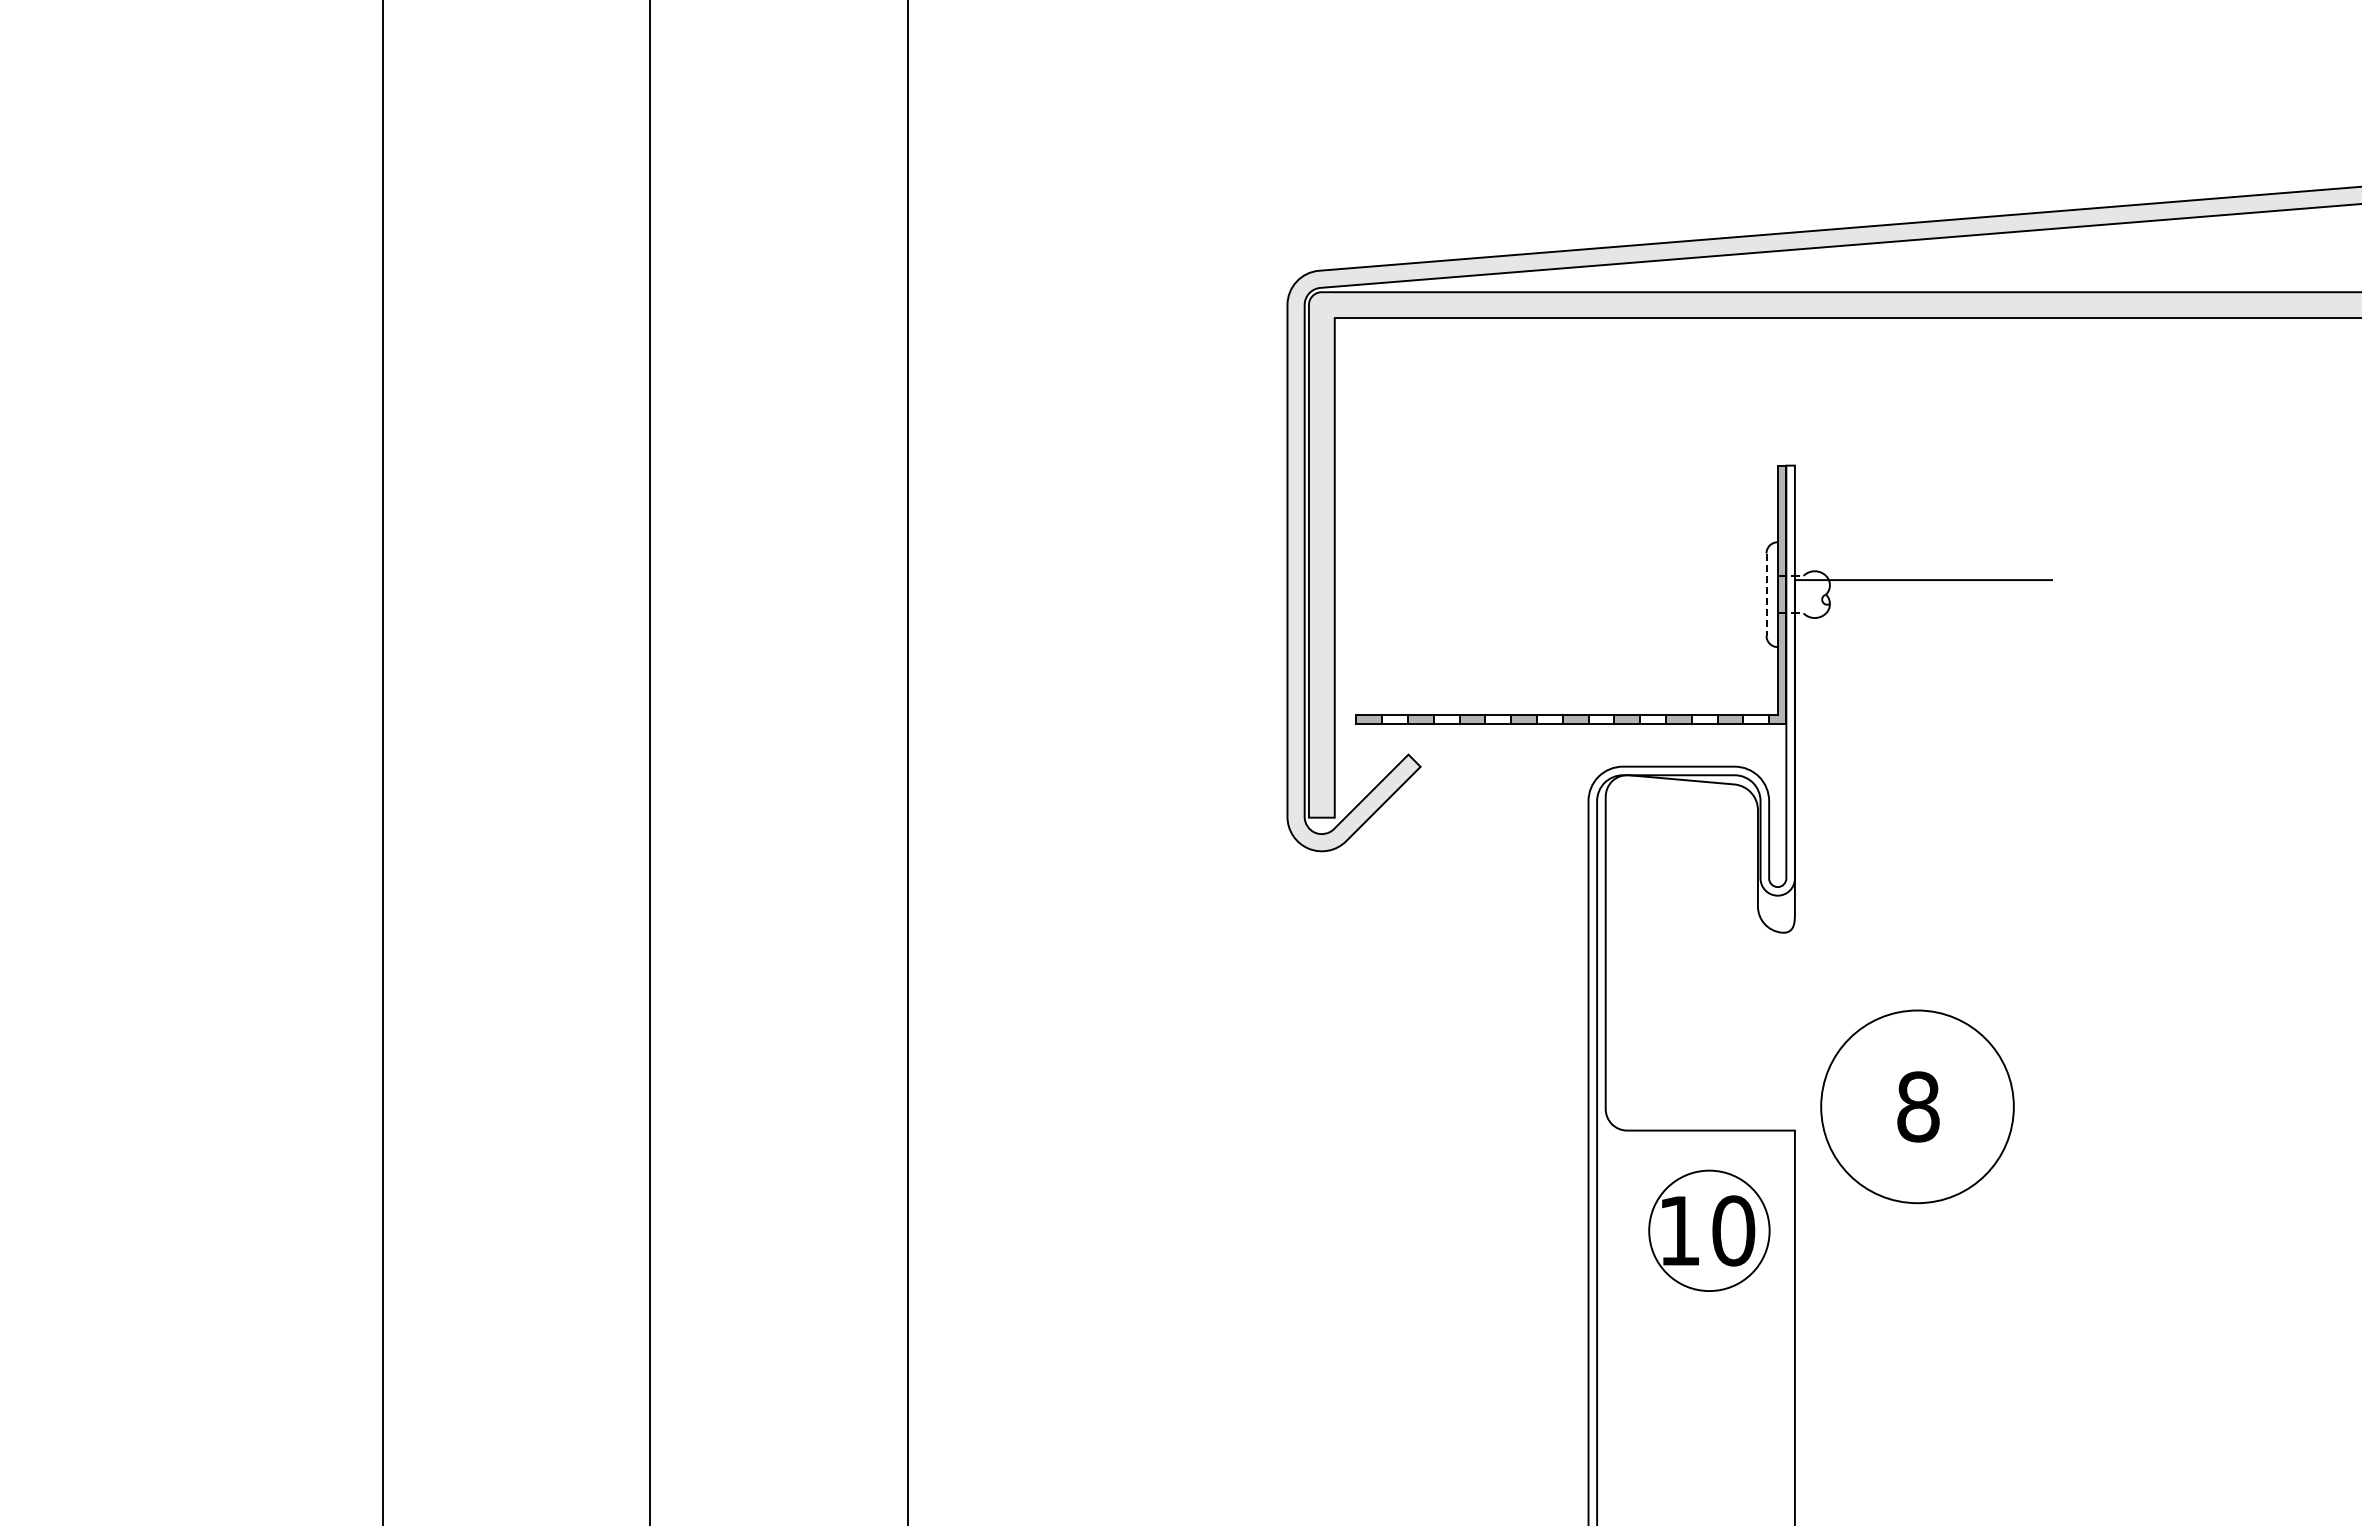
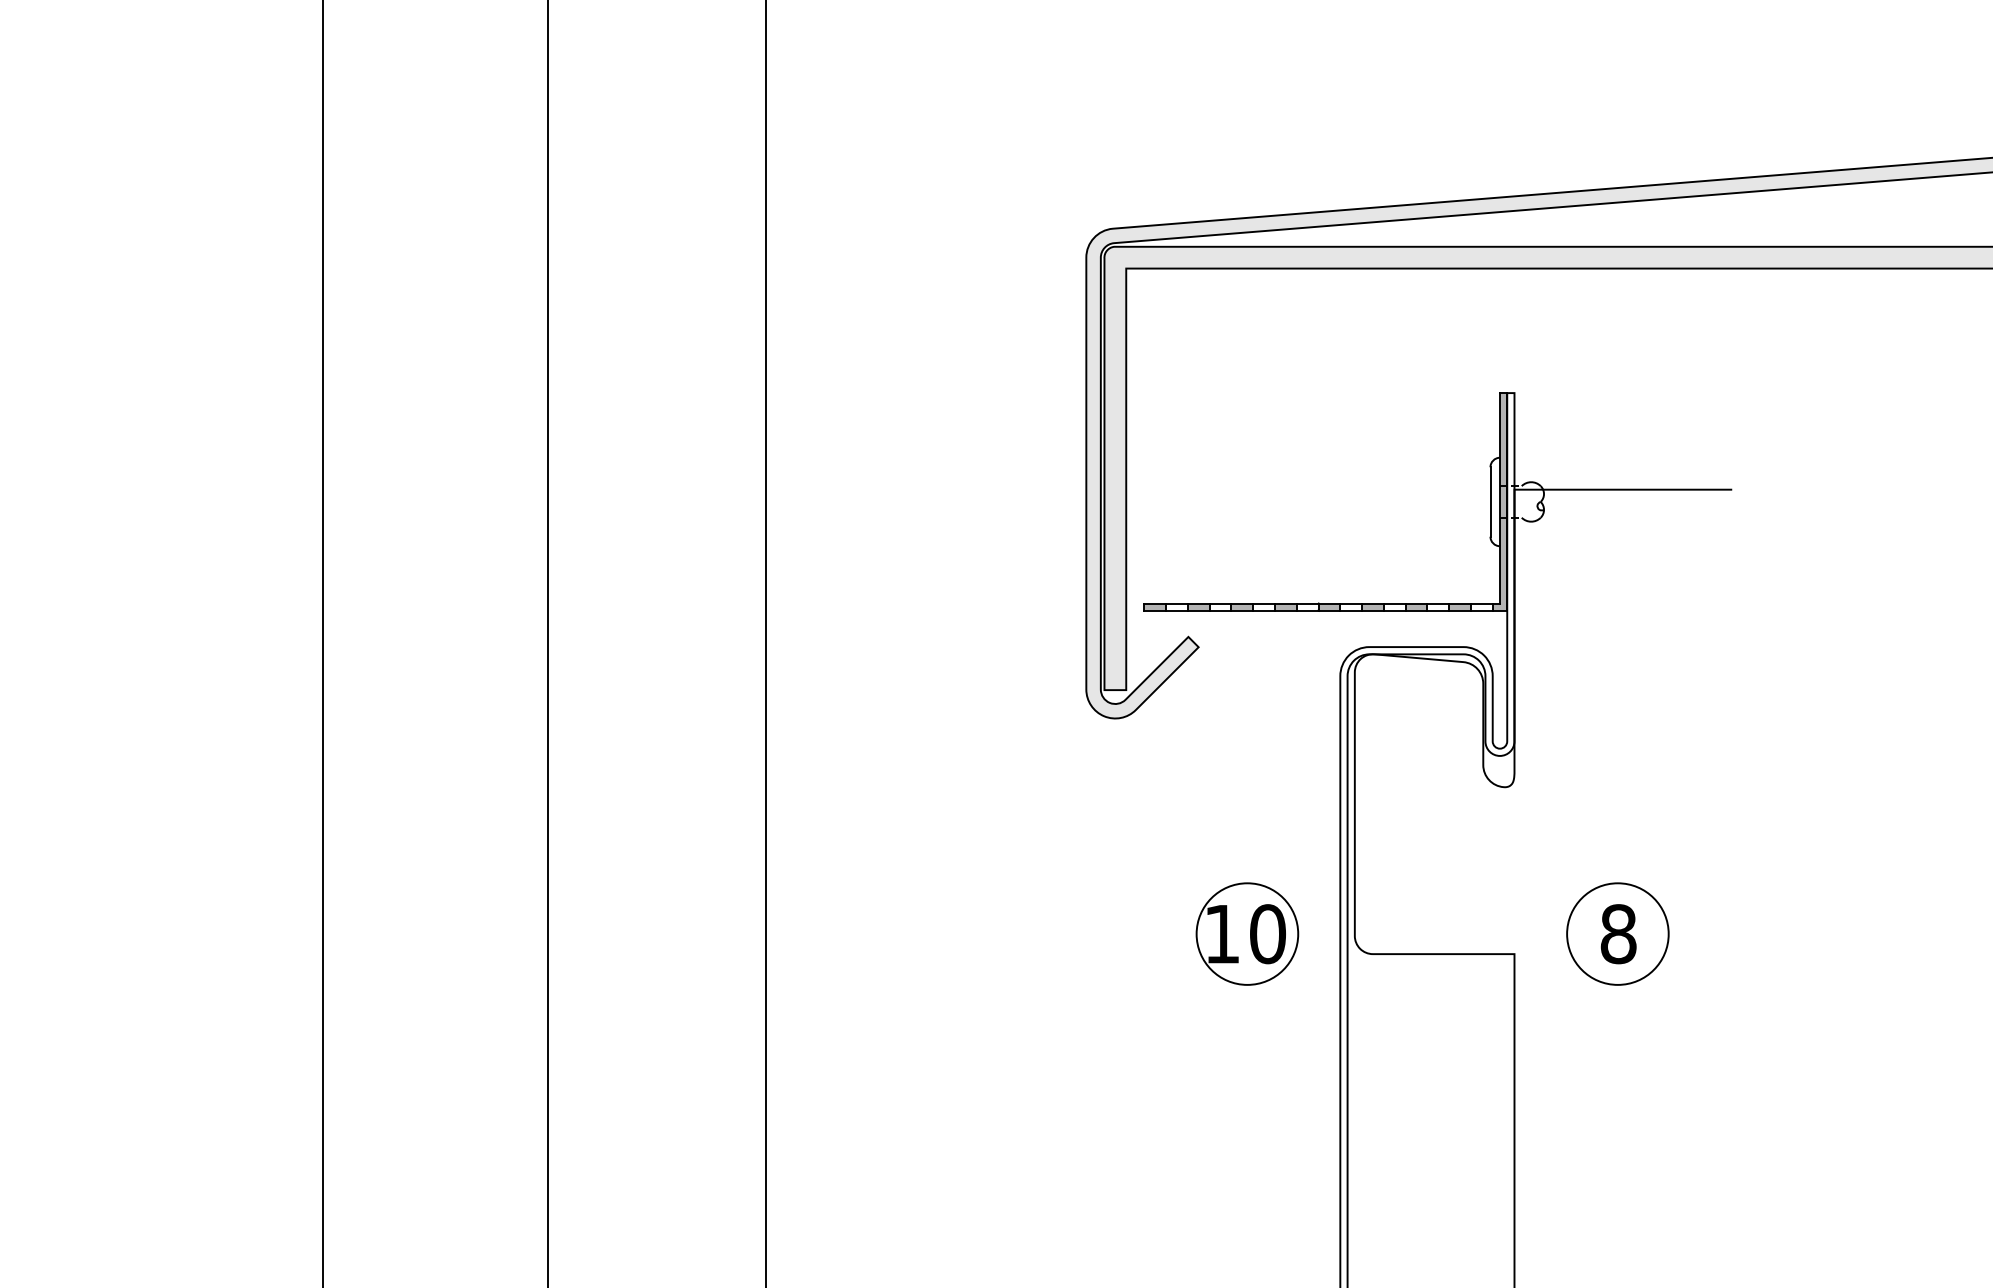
line: (1766, 595) -> (1490, 502), dashed -> solid
circle: (1917, 1106) -> (1617, 933), size x0.62
part: (1709, 1230) -> (1247, 933), moved

